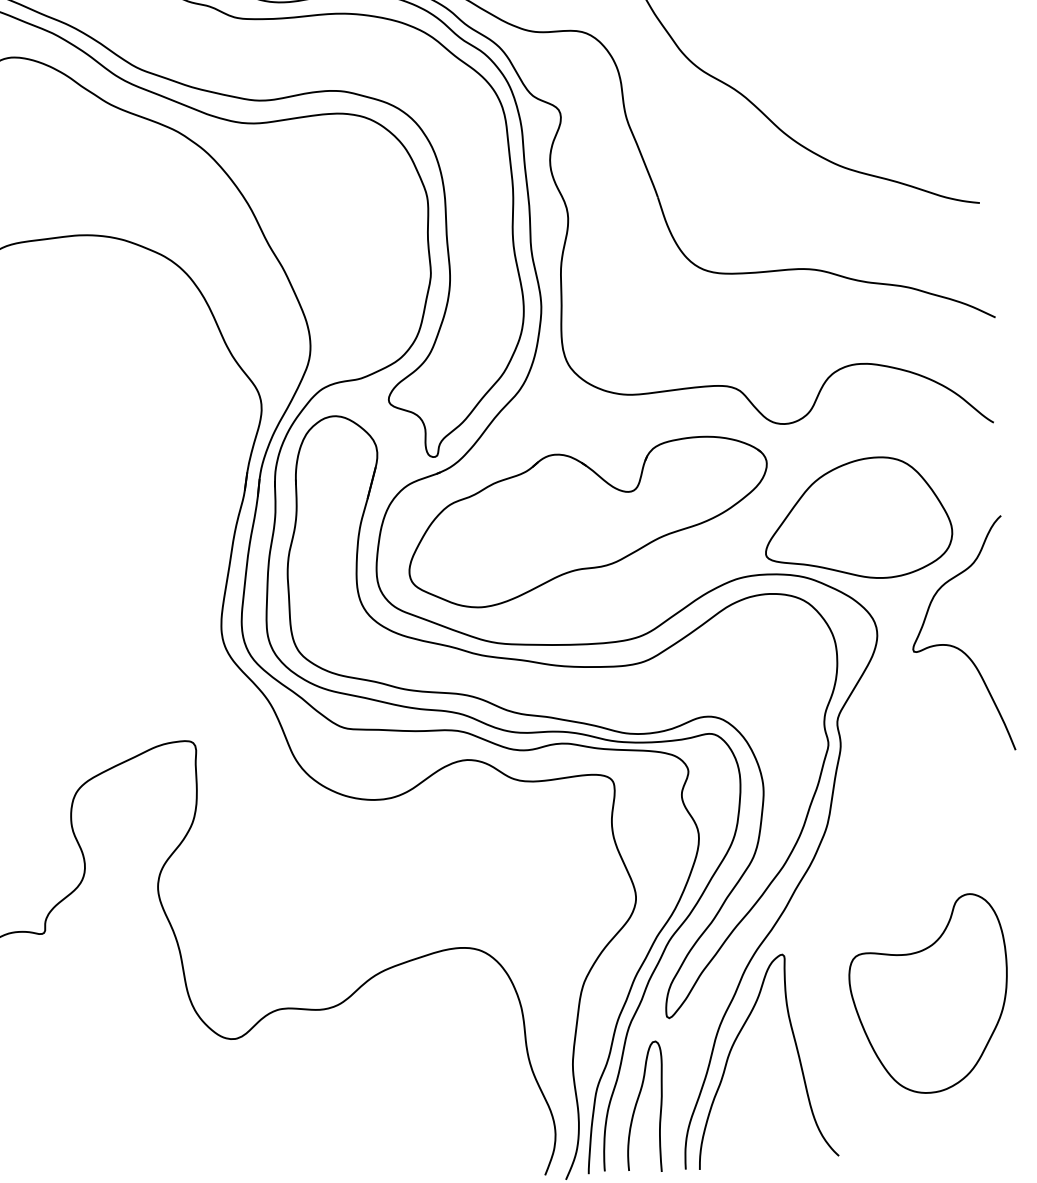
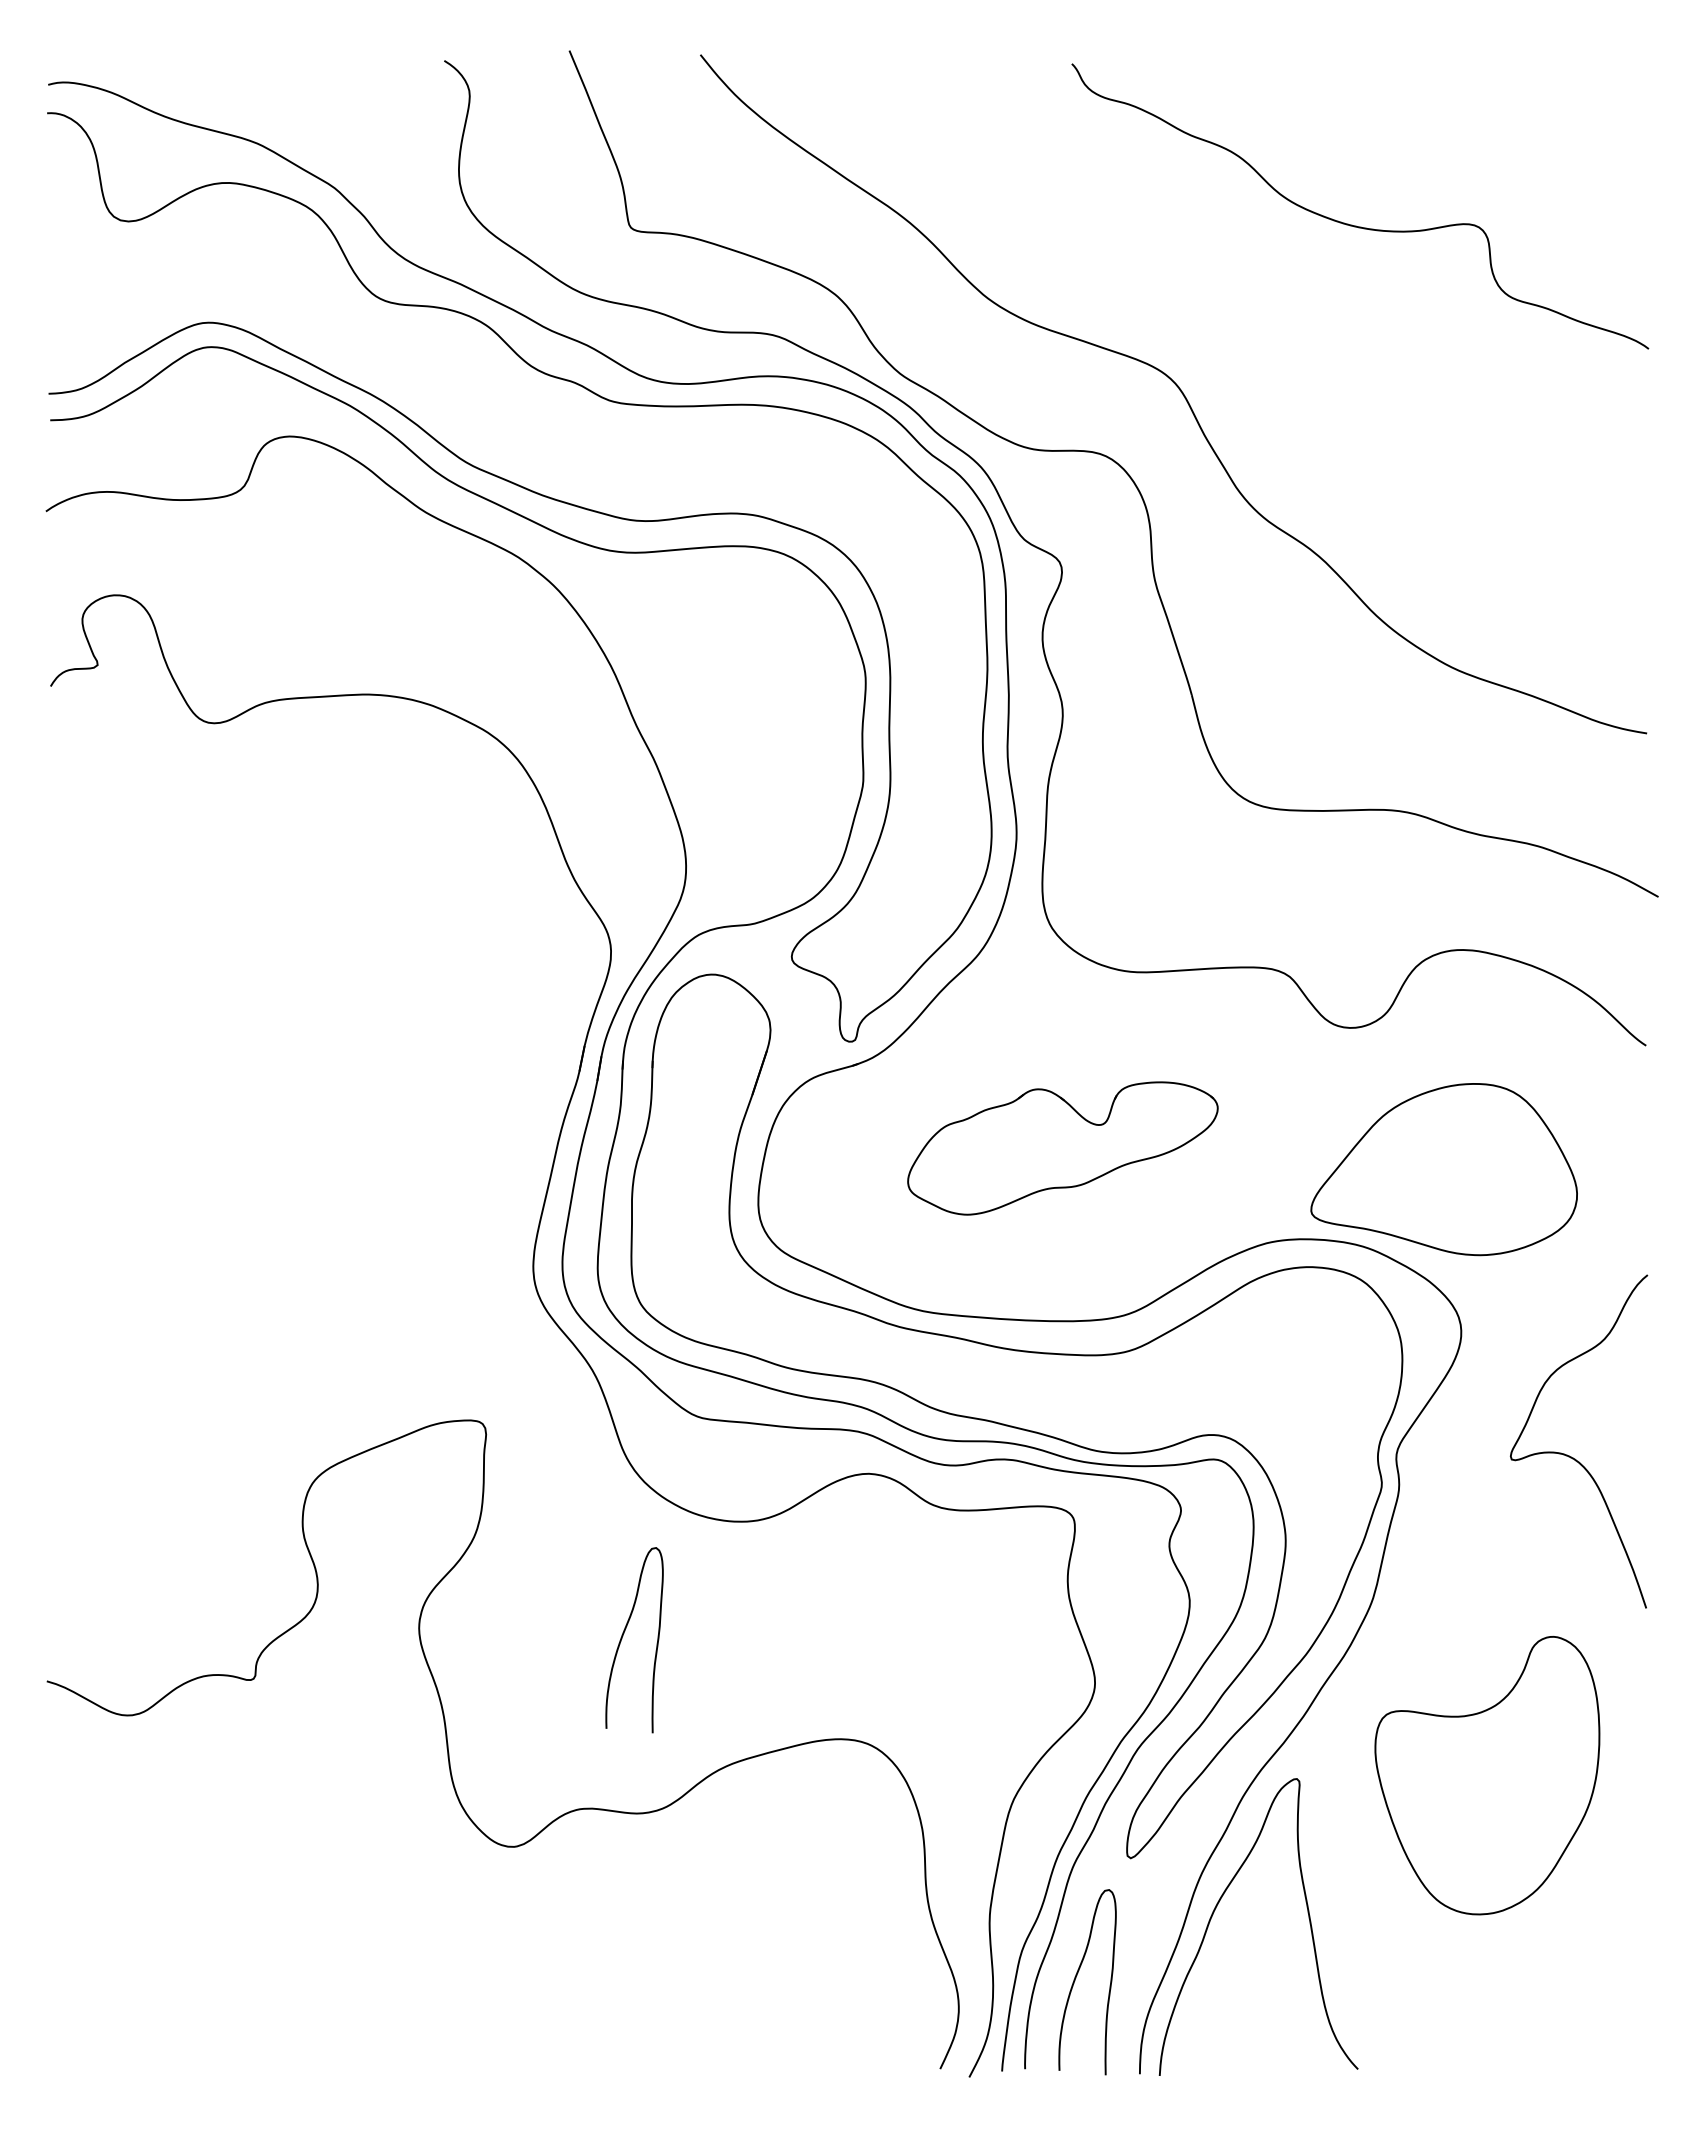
part: (588, 522) -> (1062, 1148), size x0.6
curve: (955, 646) -> (1571, 1456), moved
curve: (302, 885) -> (623, 1636), added
part: (929, 994) -> (1487, 1775), moved

